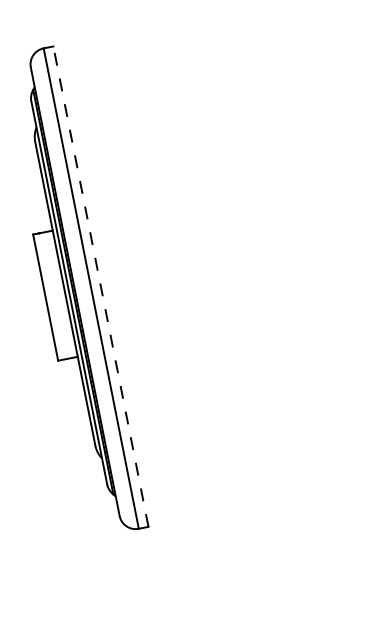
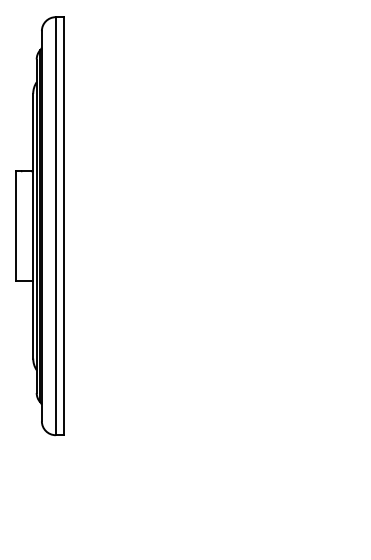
line: (101, 285) -> (64, 225), dashed -> solid

